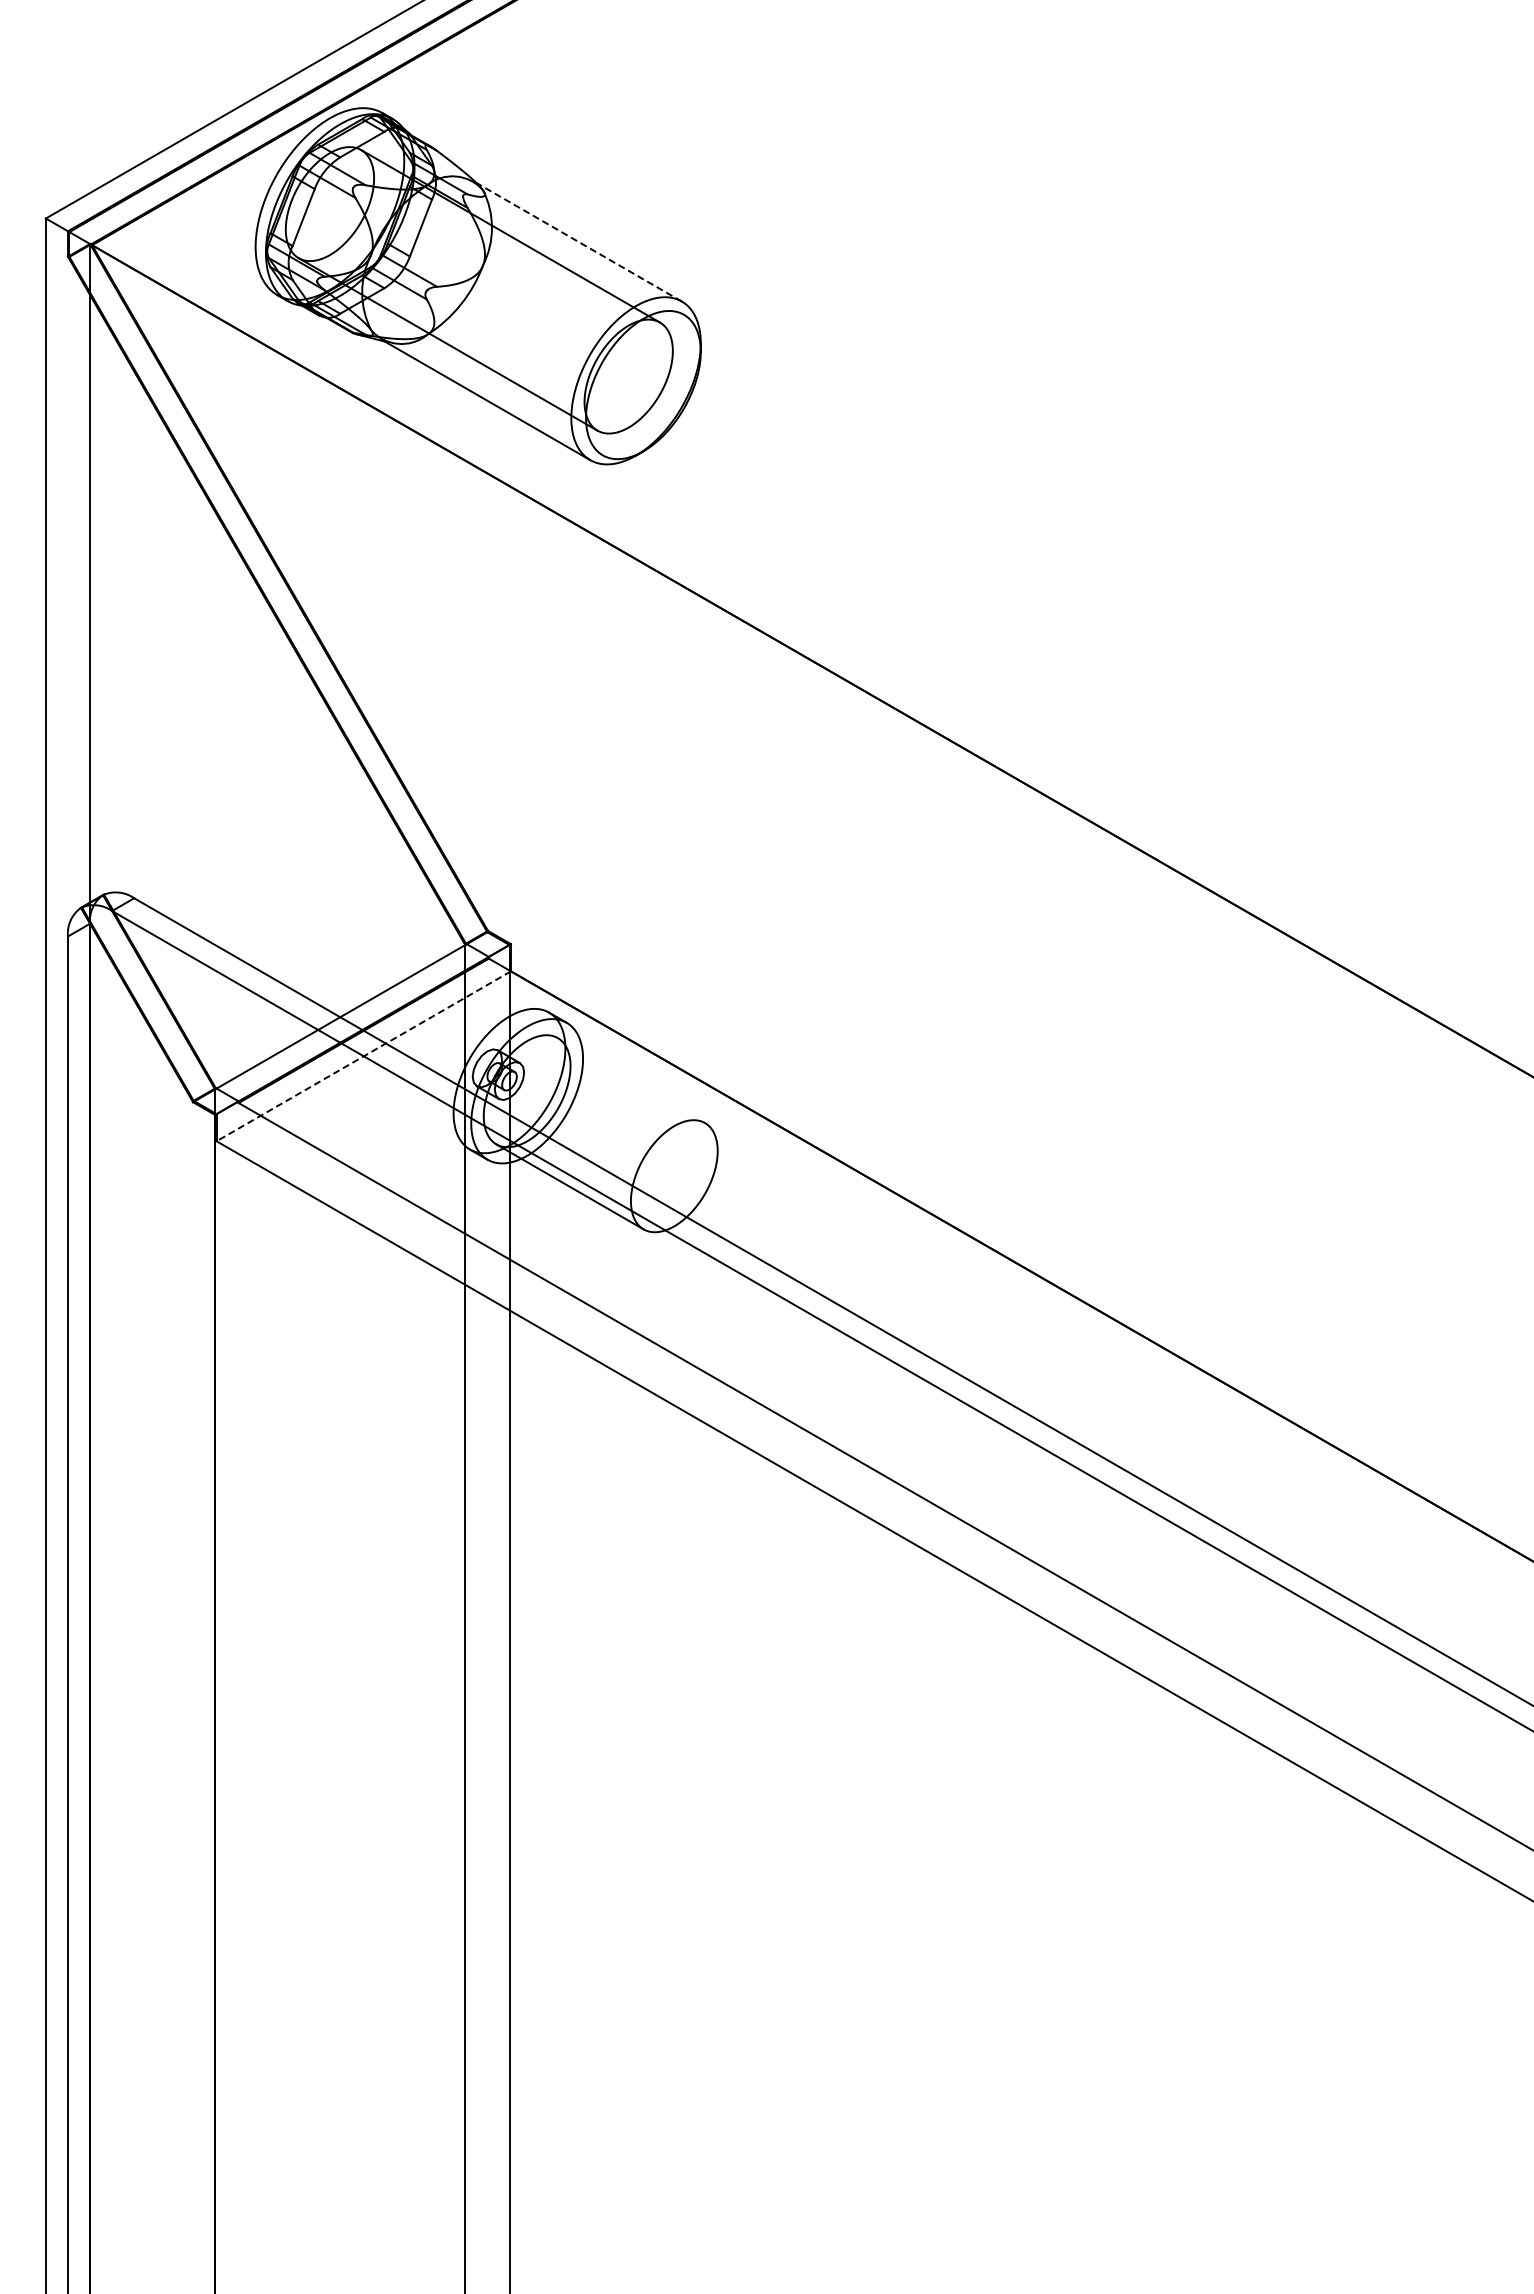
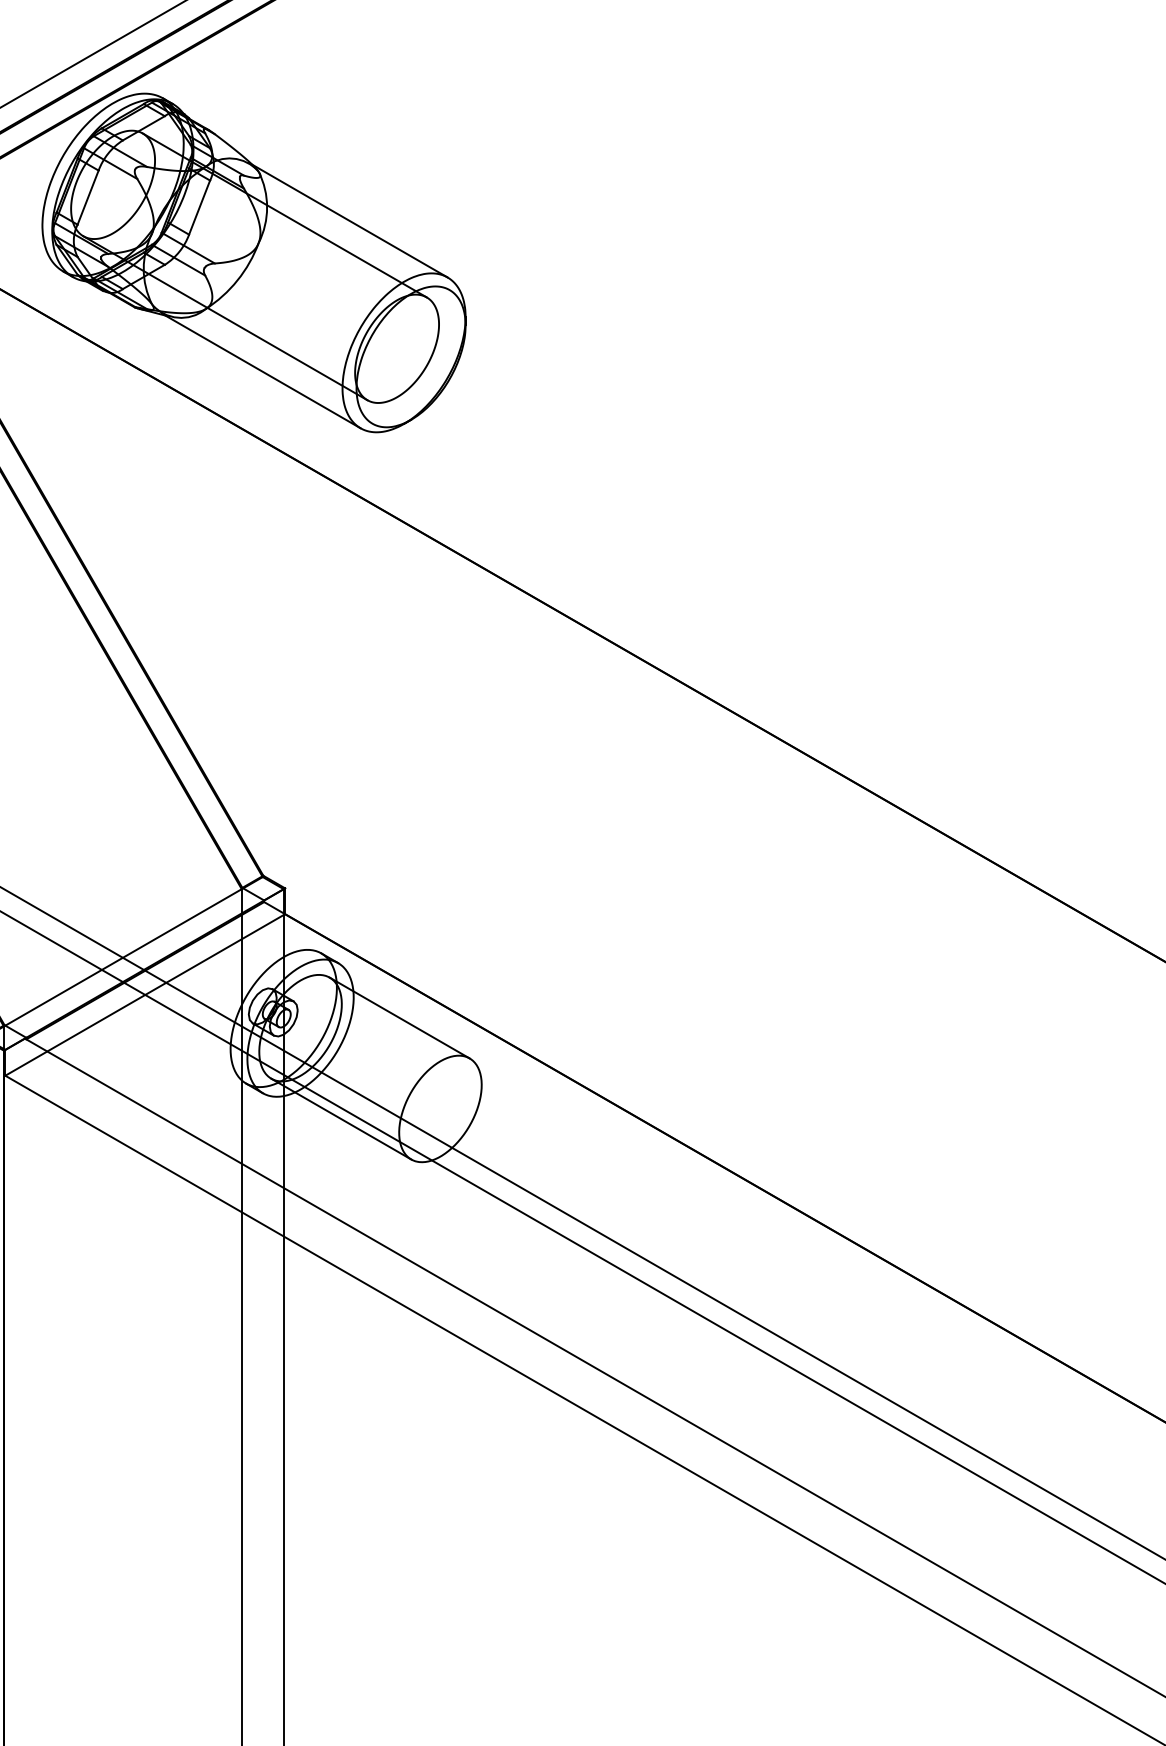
line: (577, 241) -> (348, 220), dashed -> solid
line: (363, 1056) -> (144, 995), dashed -> solid
line: (631, 1080) -> (399, 1017), added

